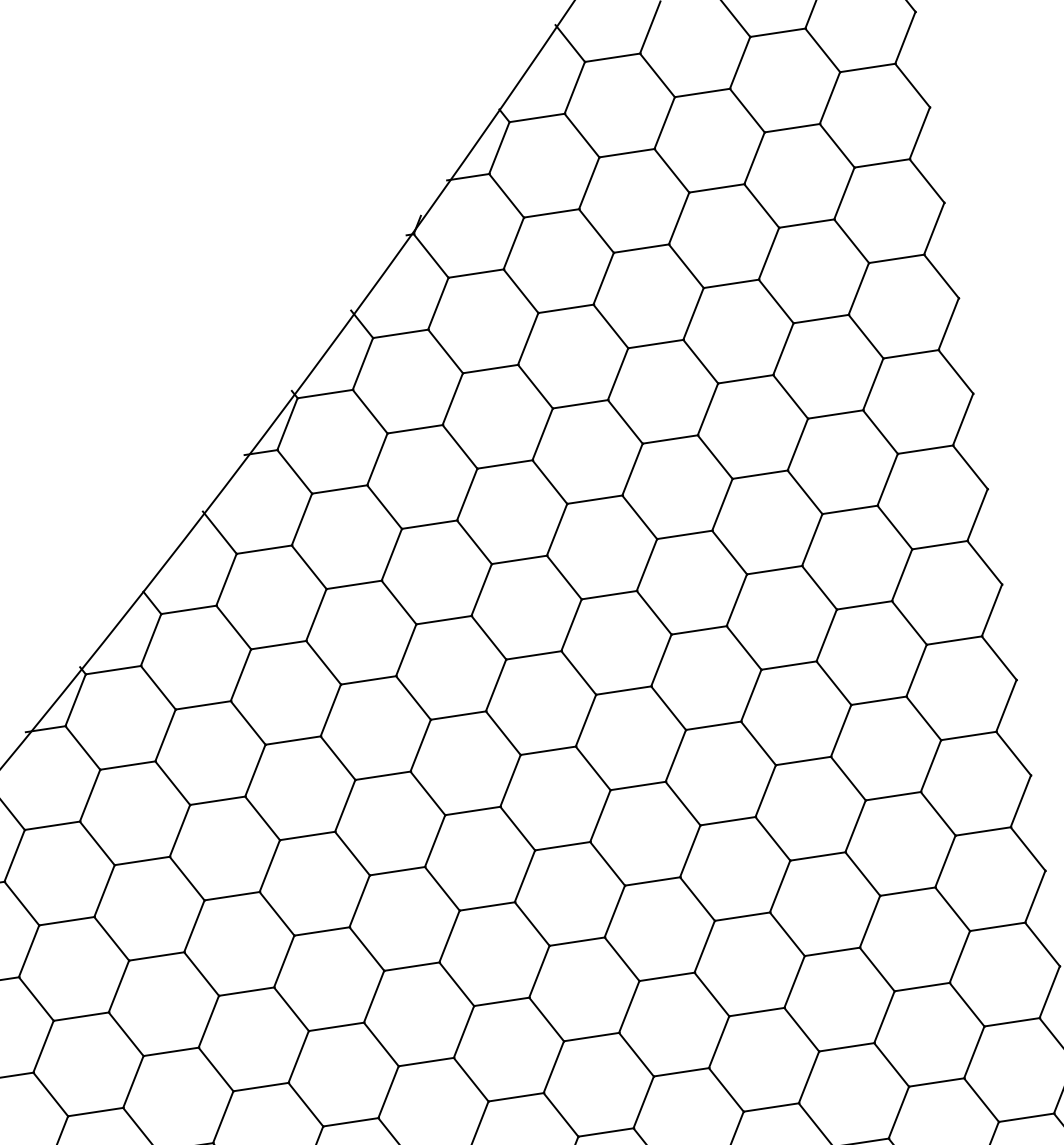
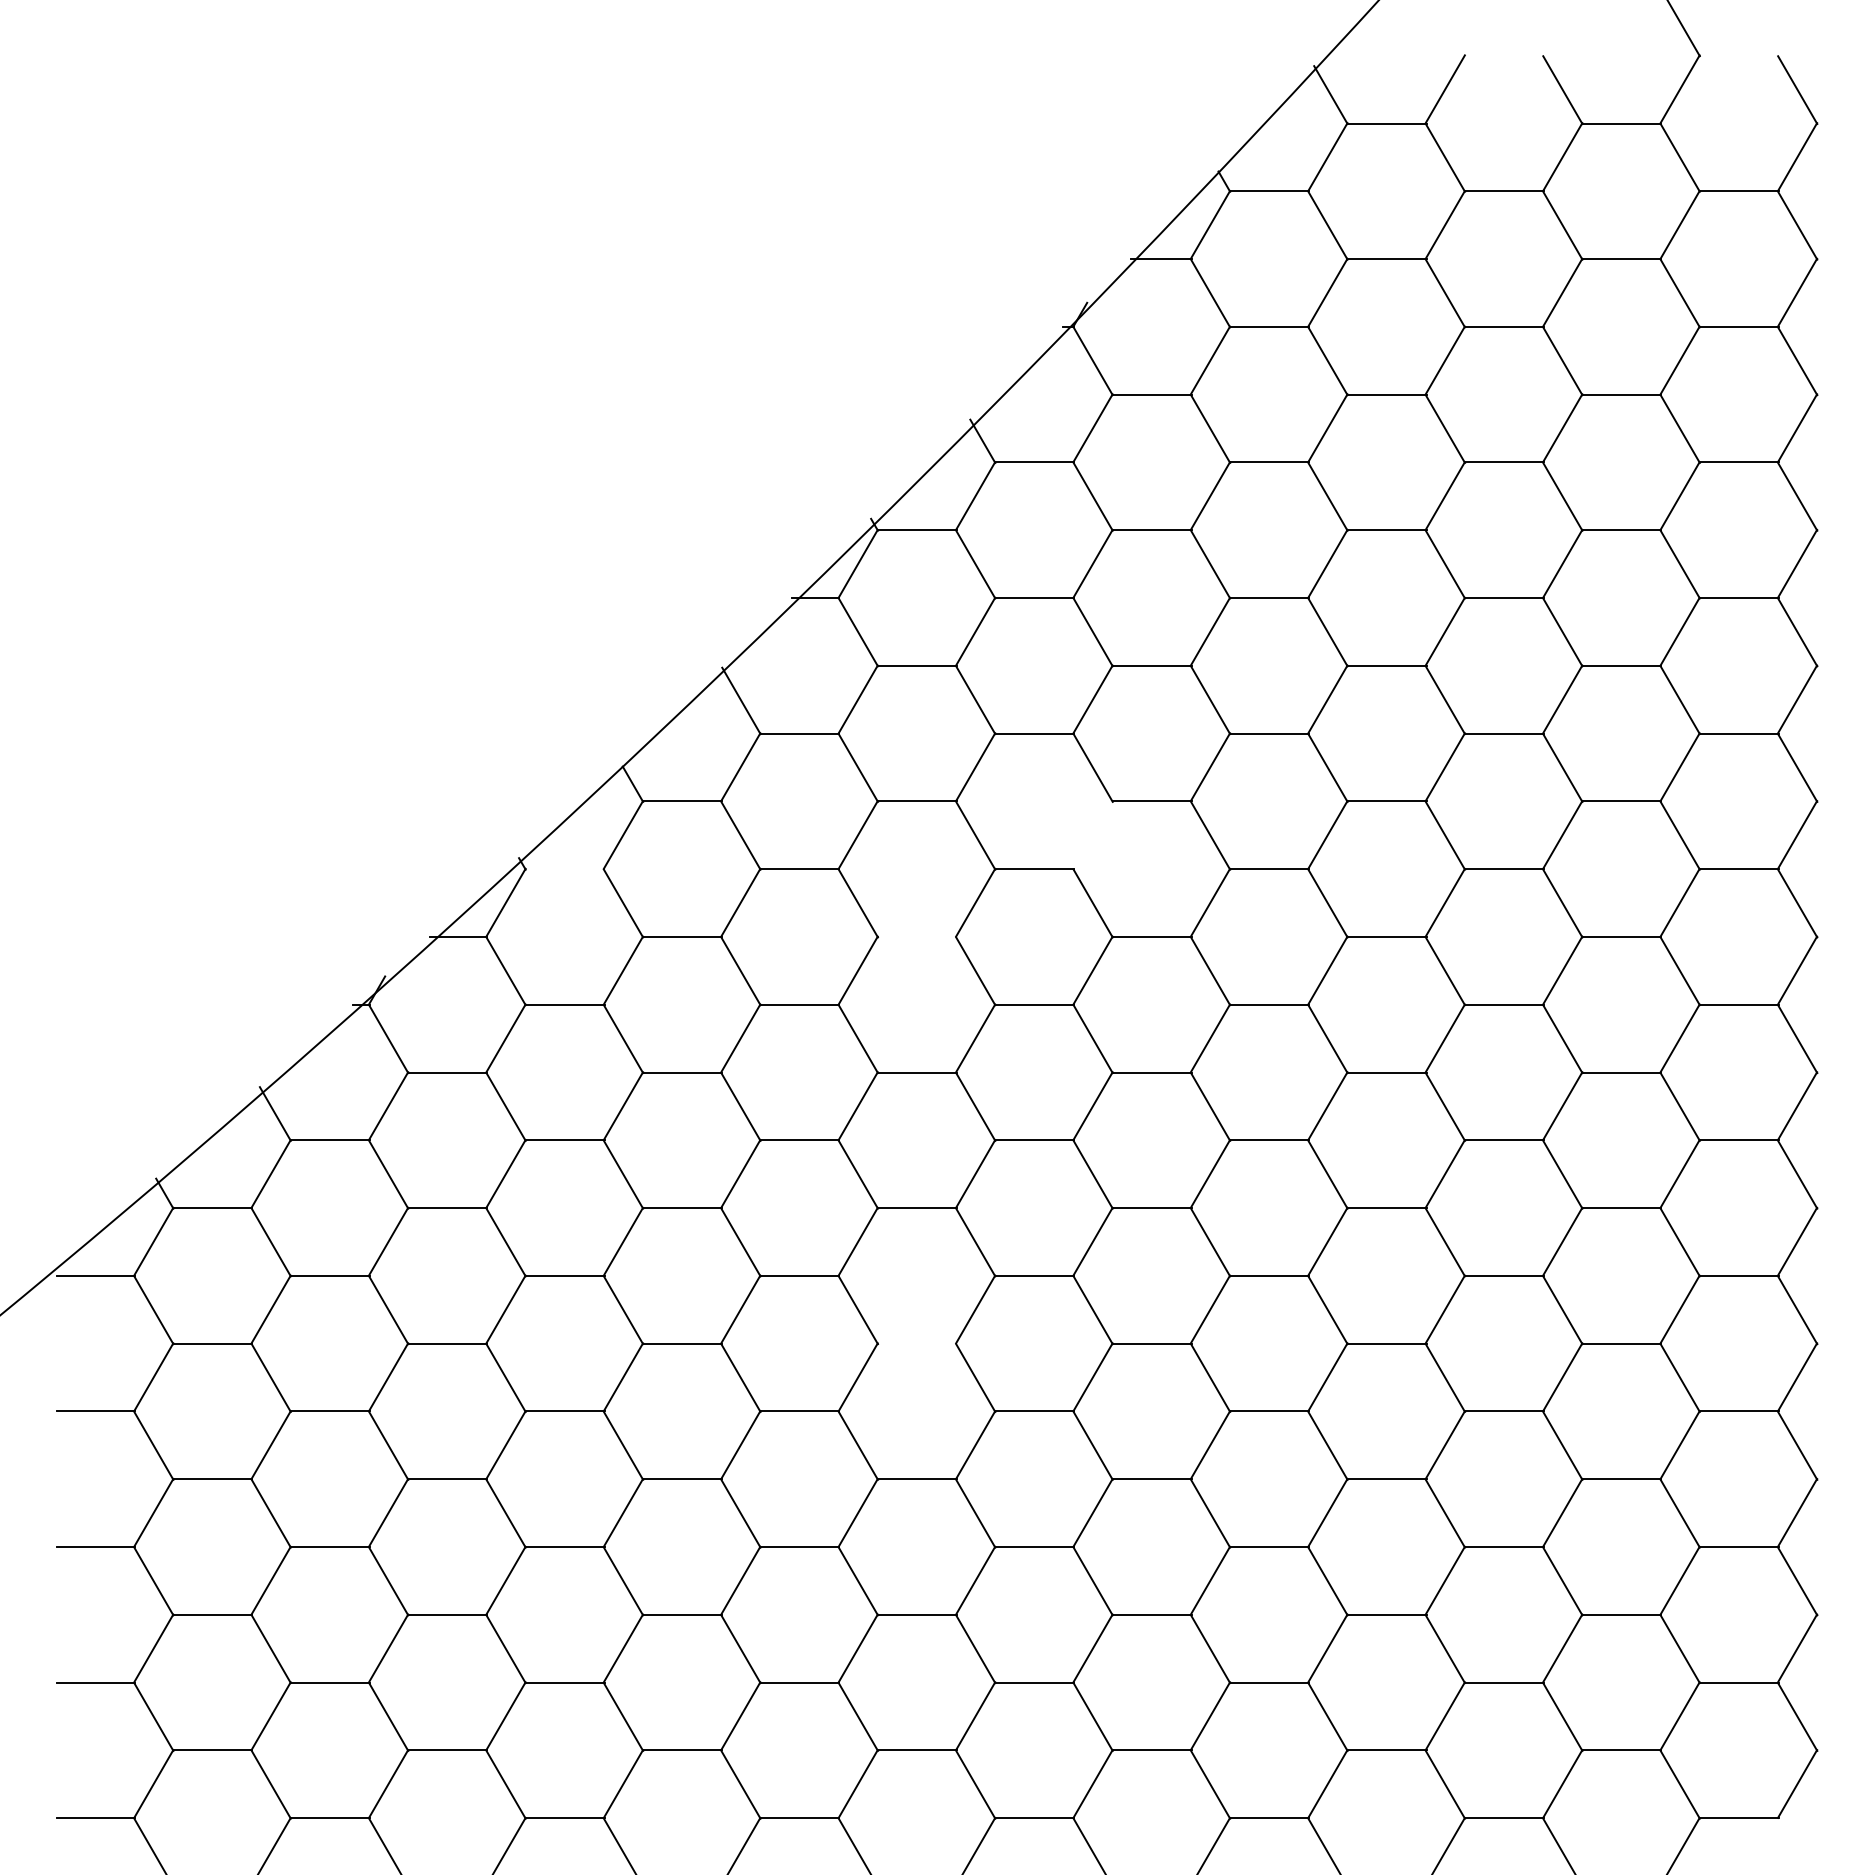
line: (481, 589) -> (1092, 834), removed
line: (114, 670) -> (565, 869), removed
line: (368, 679) -> (917, 936), removed
line: (412, 966) -> (917, 1343), removed

